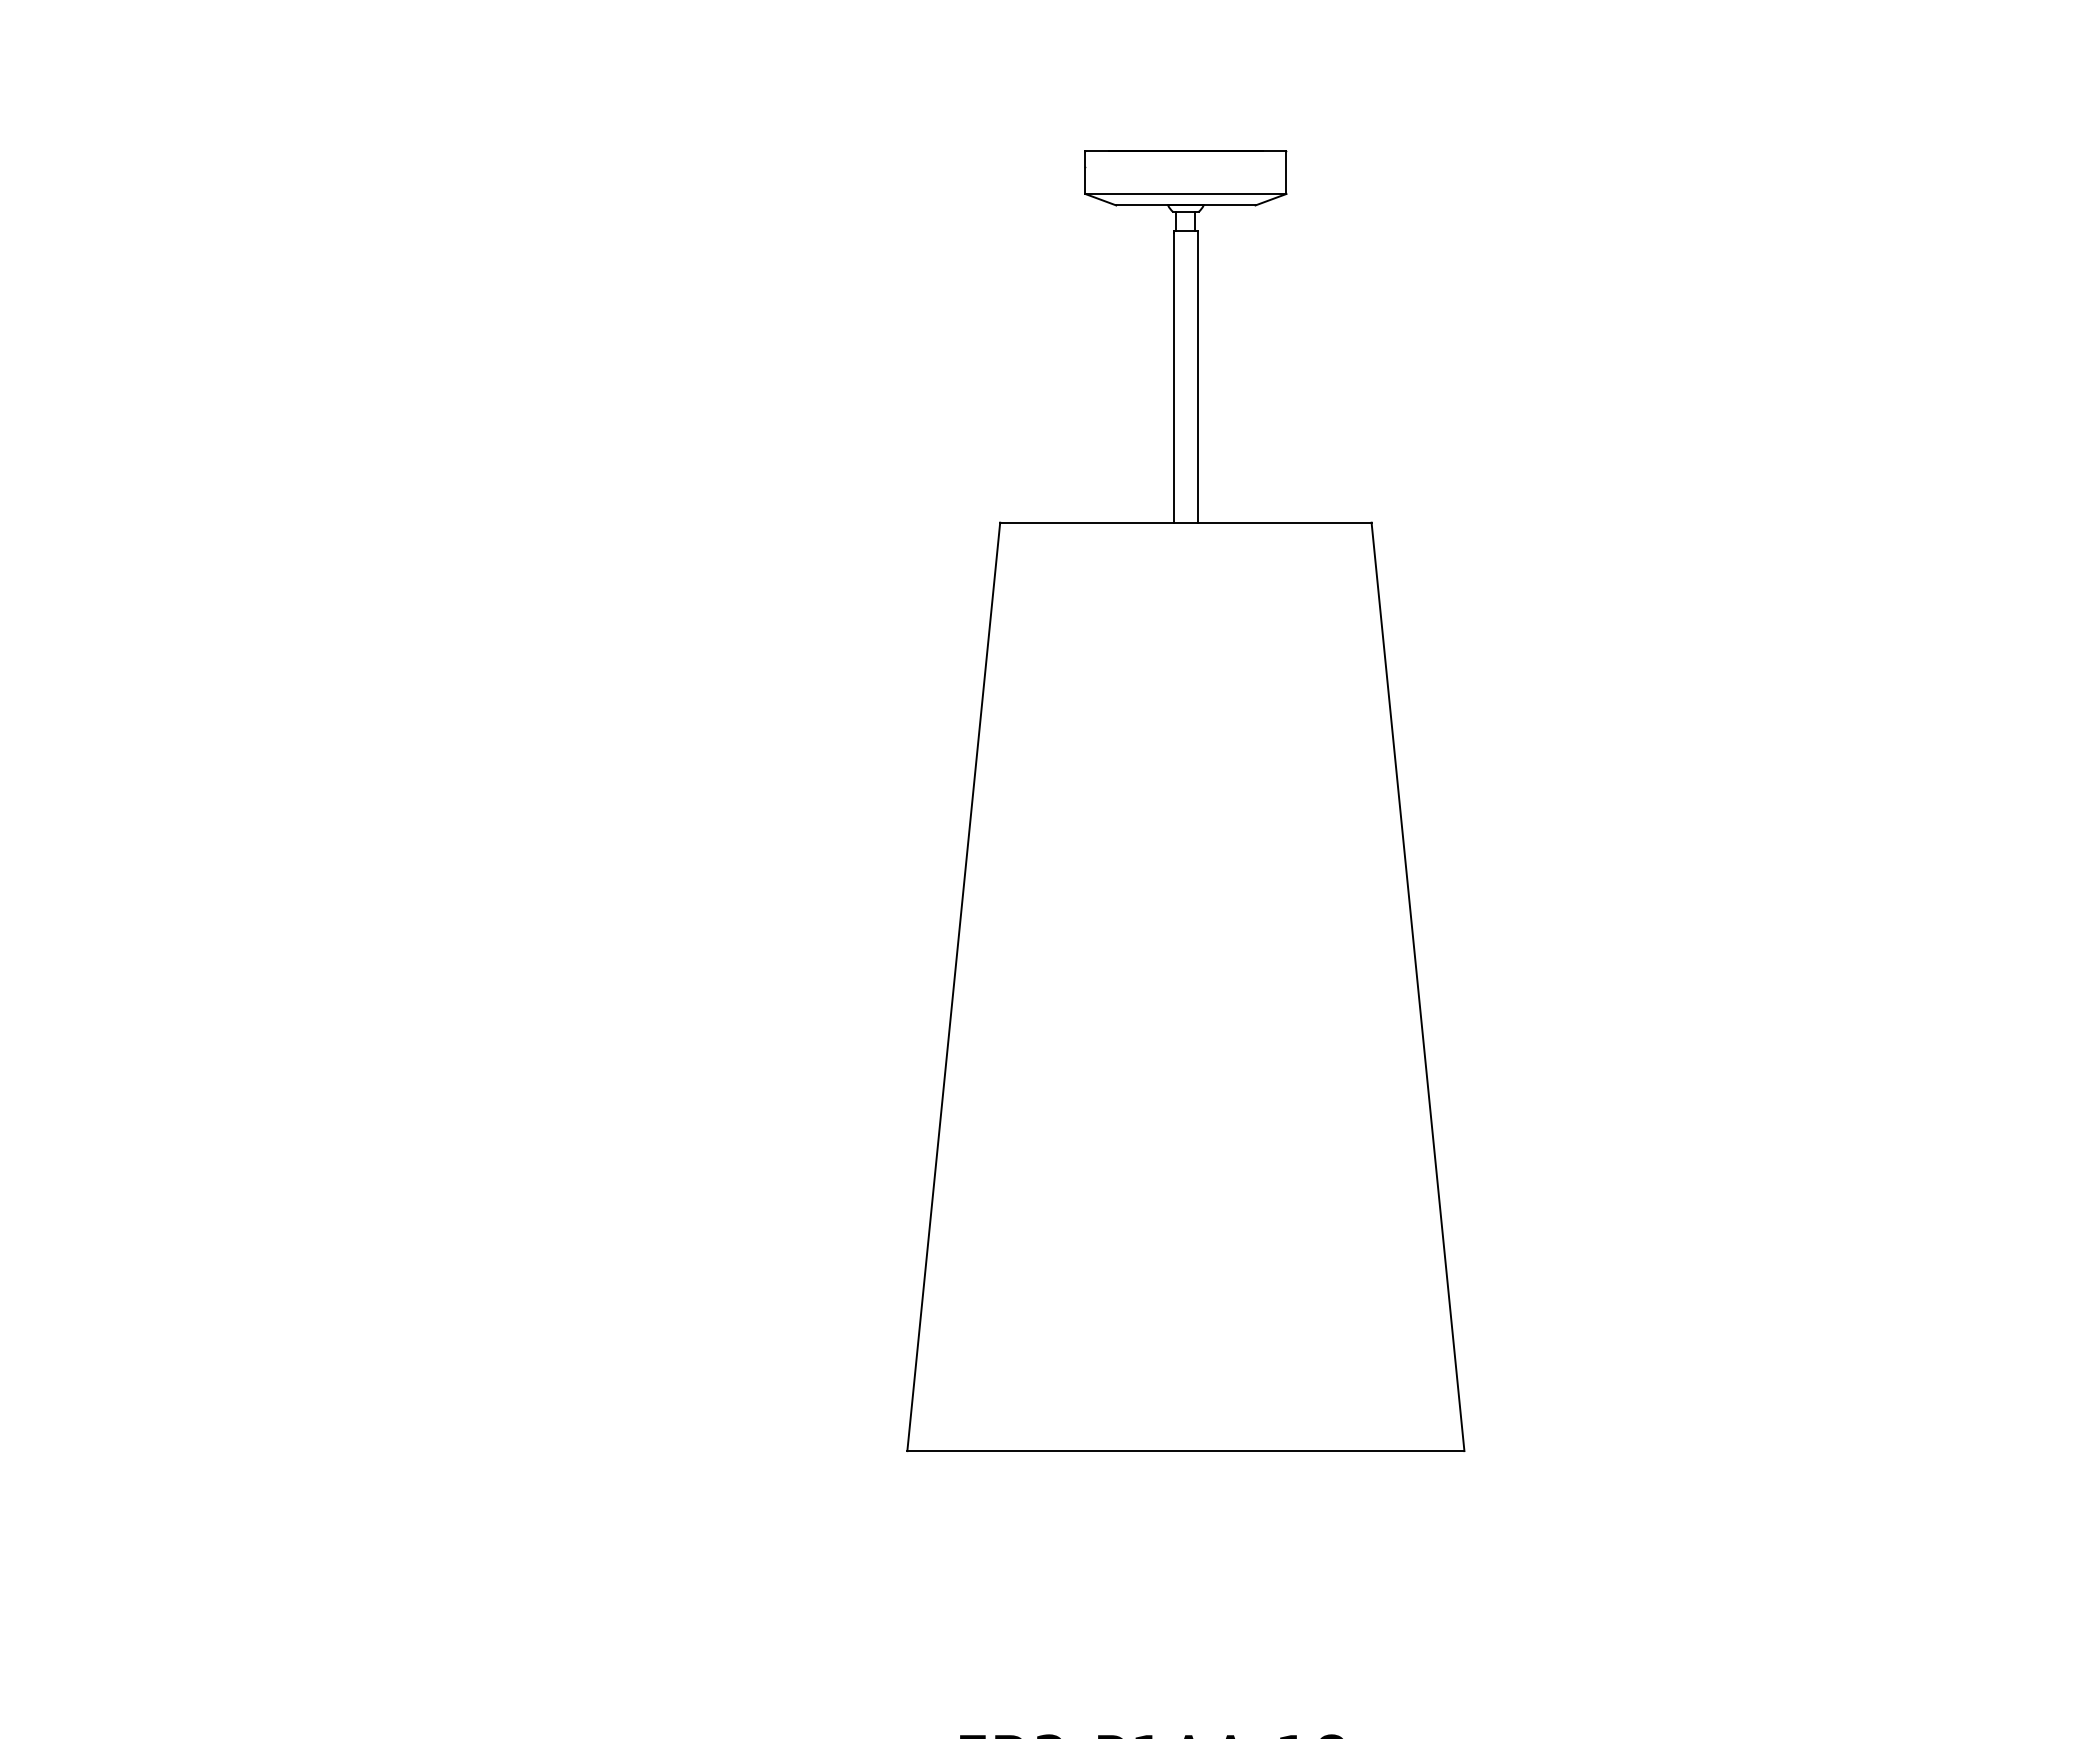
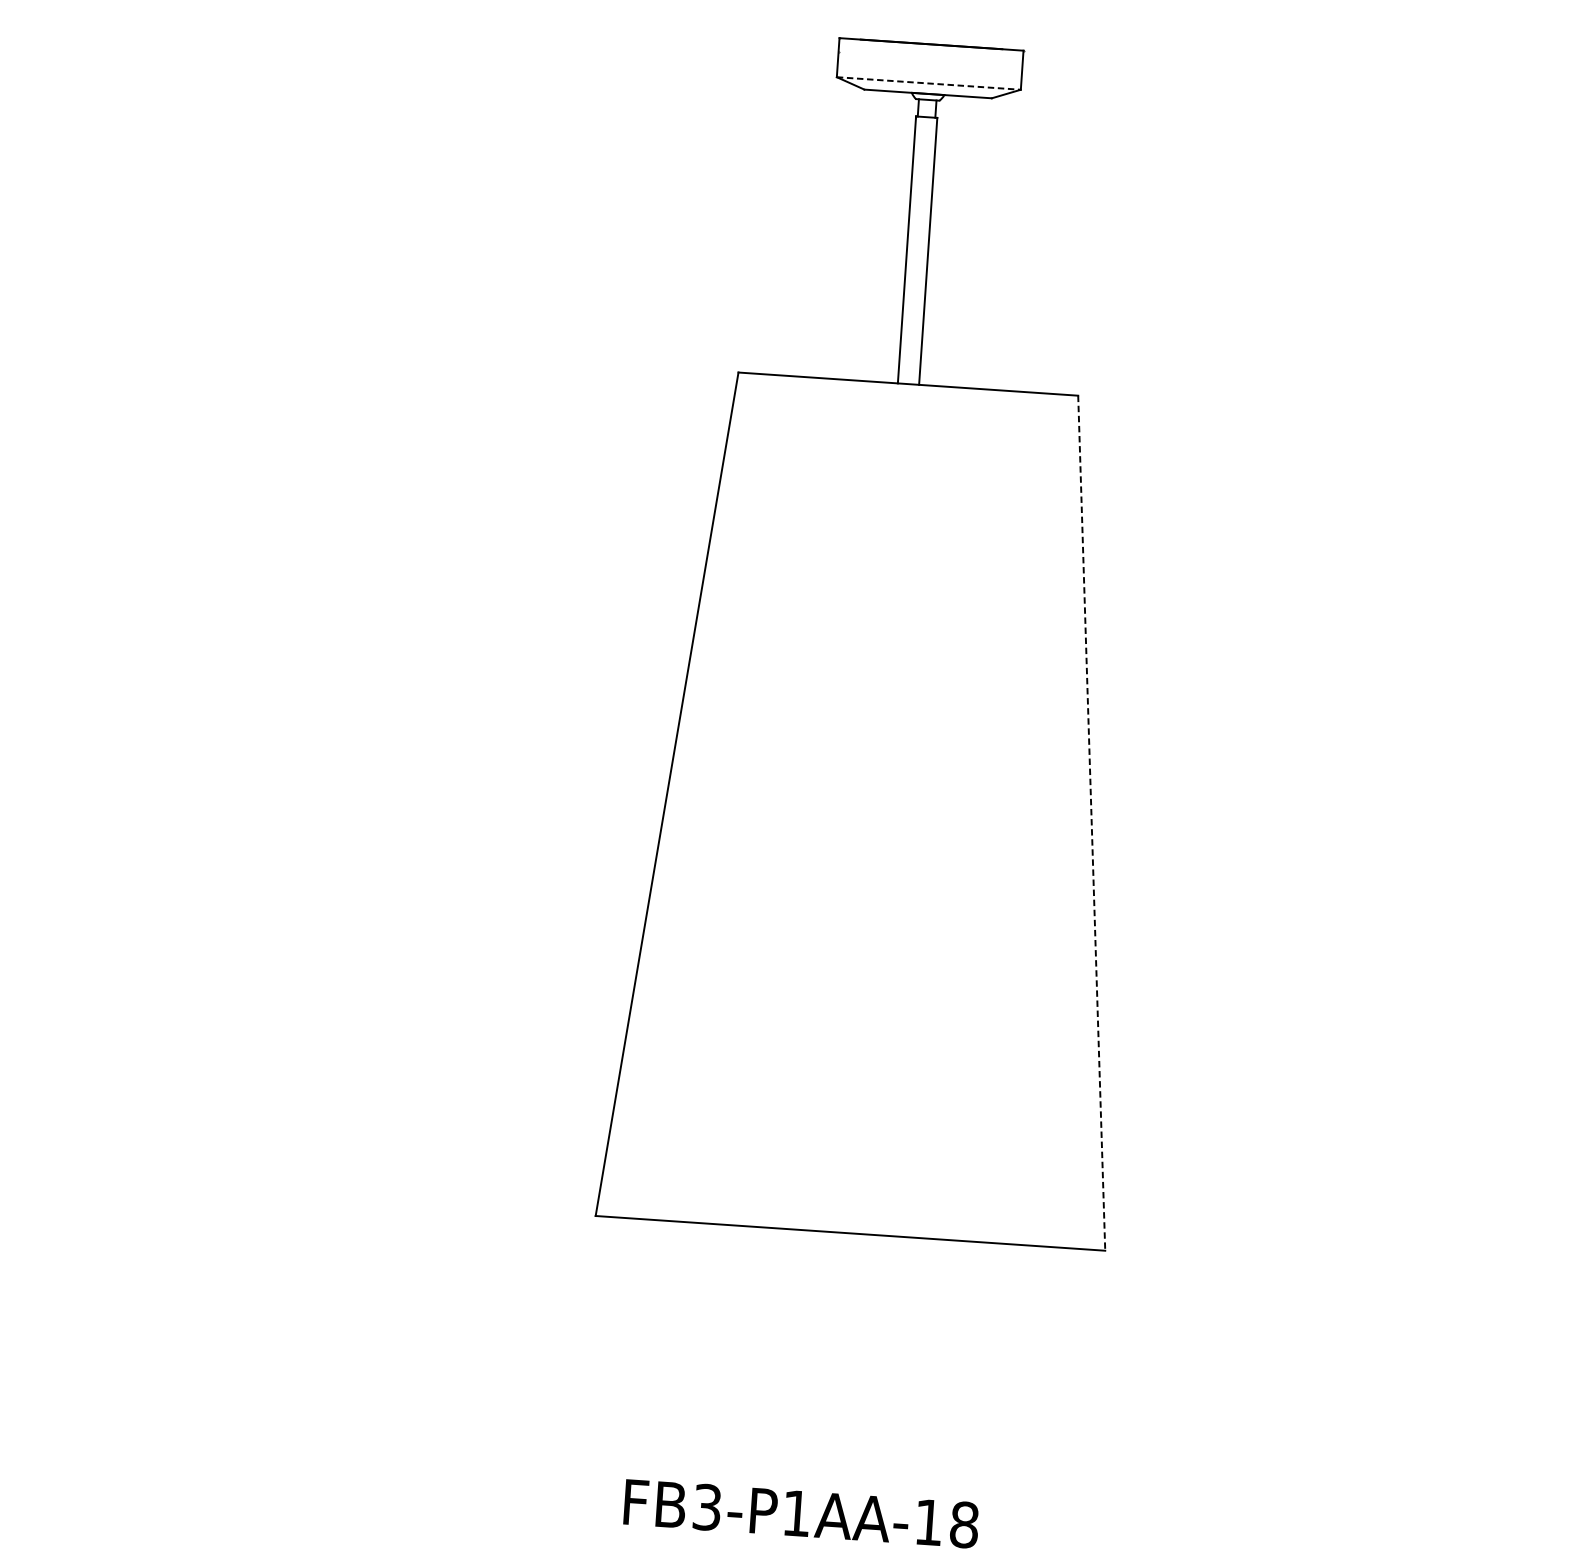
line: (1185, 193) -> (928, 83), solid -> dashed
line: (1418, 986) -> (1092, 822), solid -> dashed

